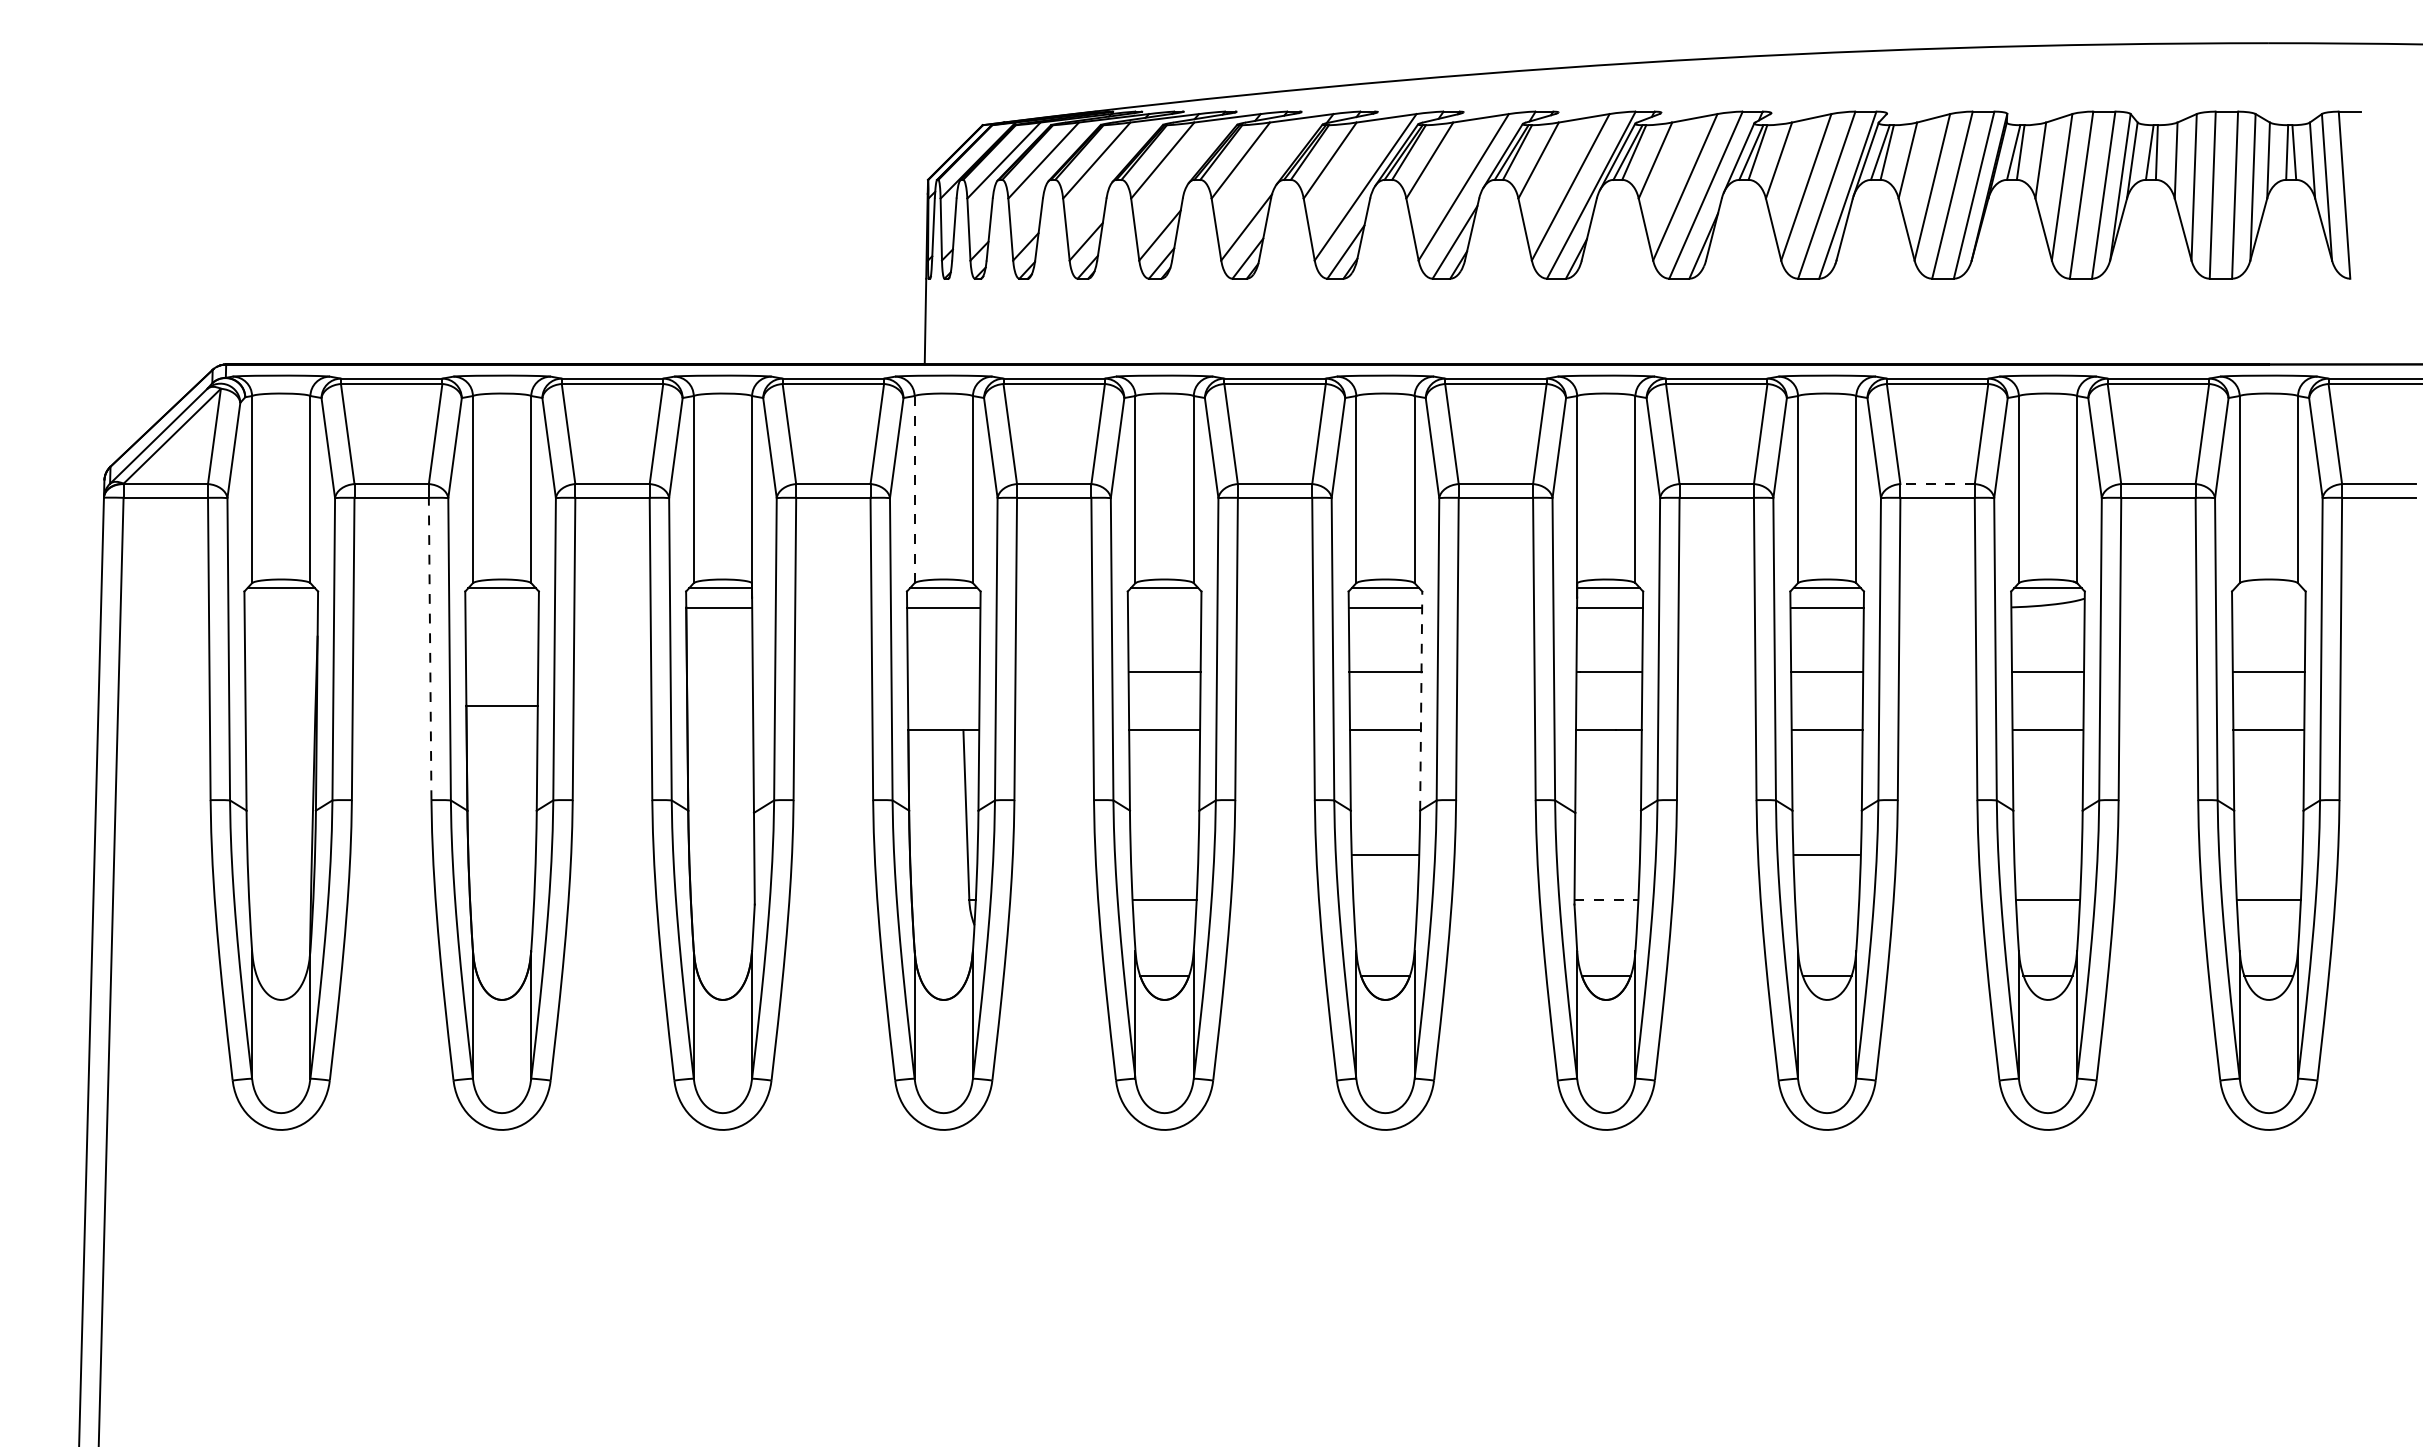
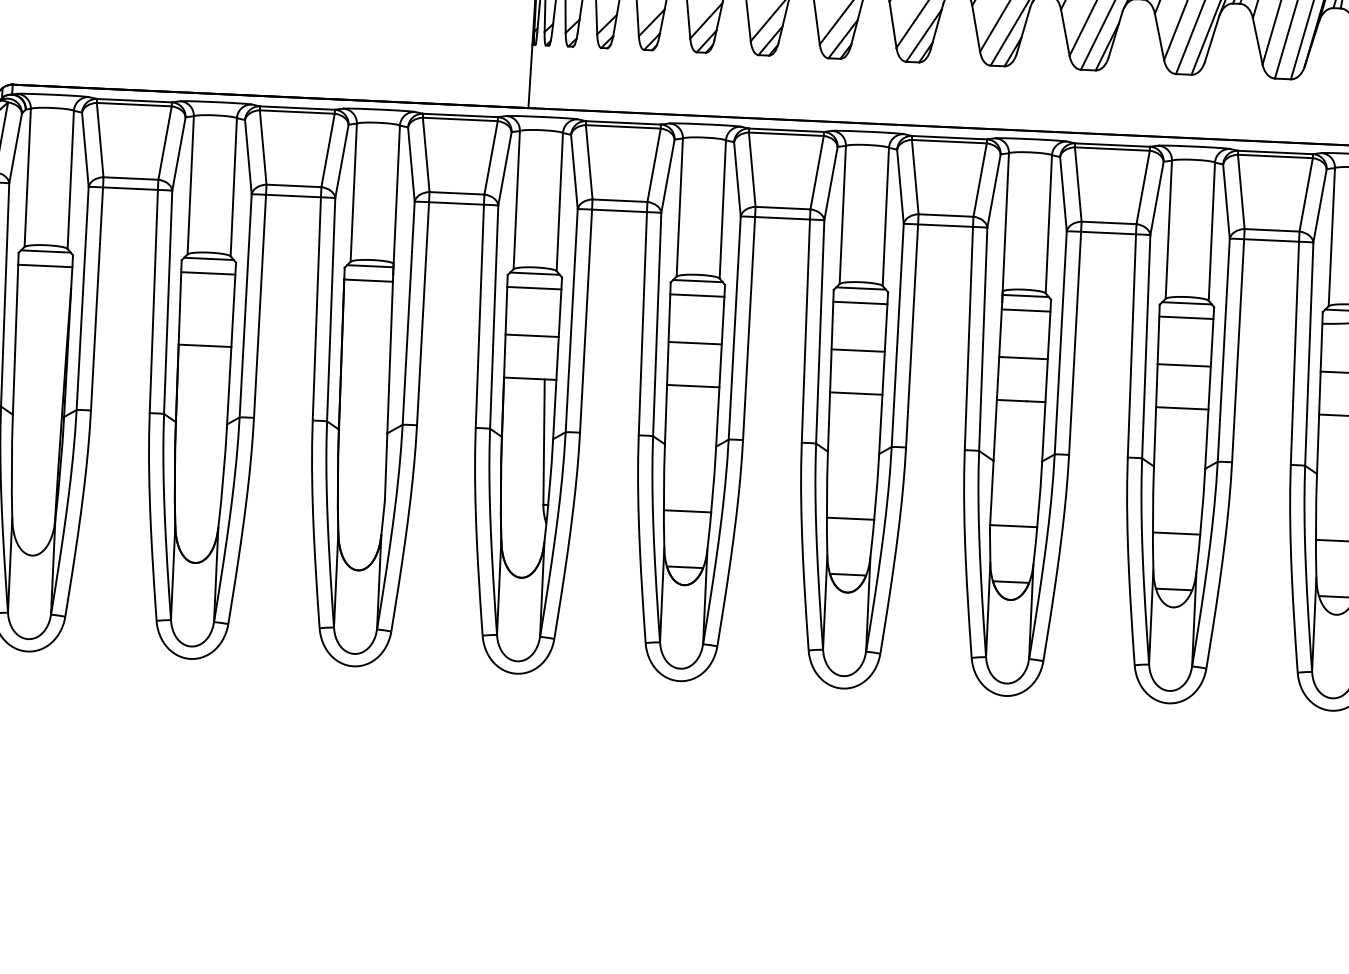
line: (1937, 484) -> (1271, 230), dashed -> solid
line: (914, 489) -> (516, 200), dashed -> solid
line: (280, 607) -> (44, 265), added
line: (501, 607) -> (207, 273), added
line: (1164, 607) -> (697, 295), added
line: (430, 648) -> (154, 301), dashed -> solid
line: (943, 672) -> (531, 336), added
line: (1421, 701) -> (883, 373), dashed -> solid
line: (1385, 854) -> (850, 518), moved
line: (1827, 854) -> (1176, 533), moved
line: (1606, 899) -> (1013, 525), dashed -> solid

